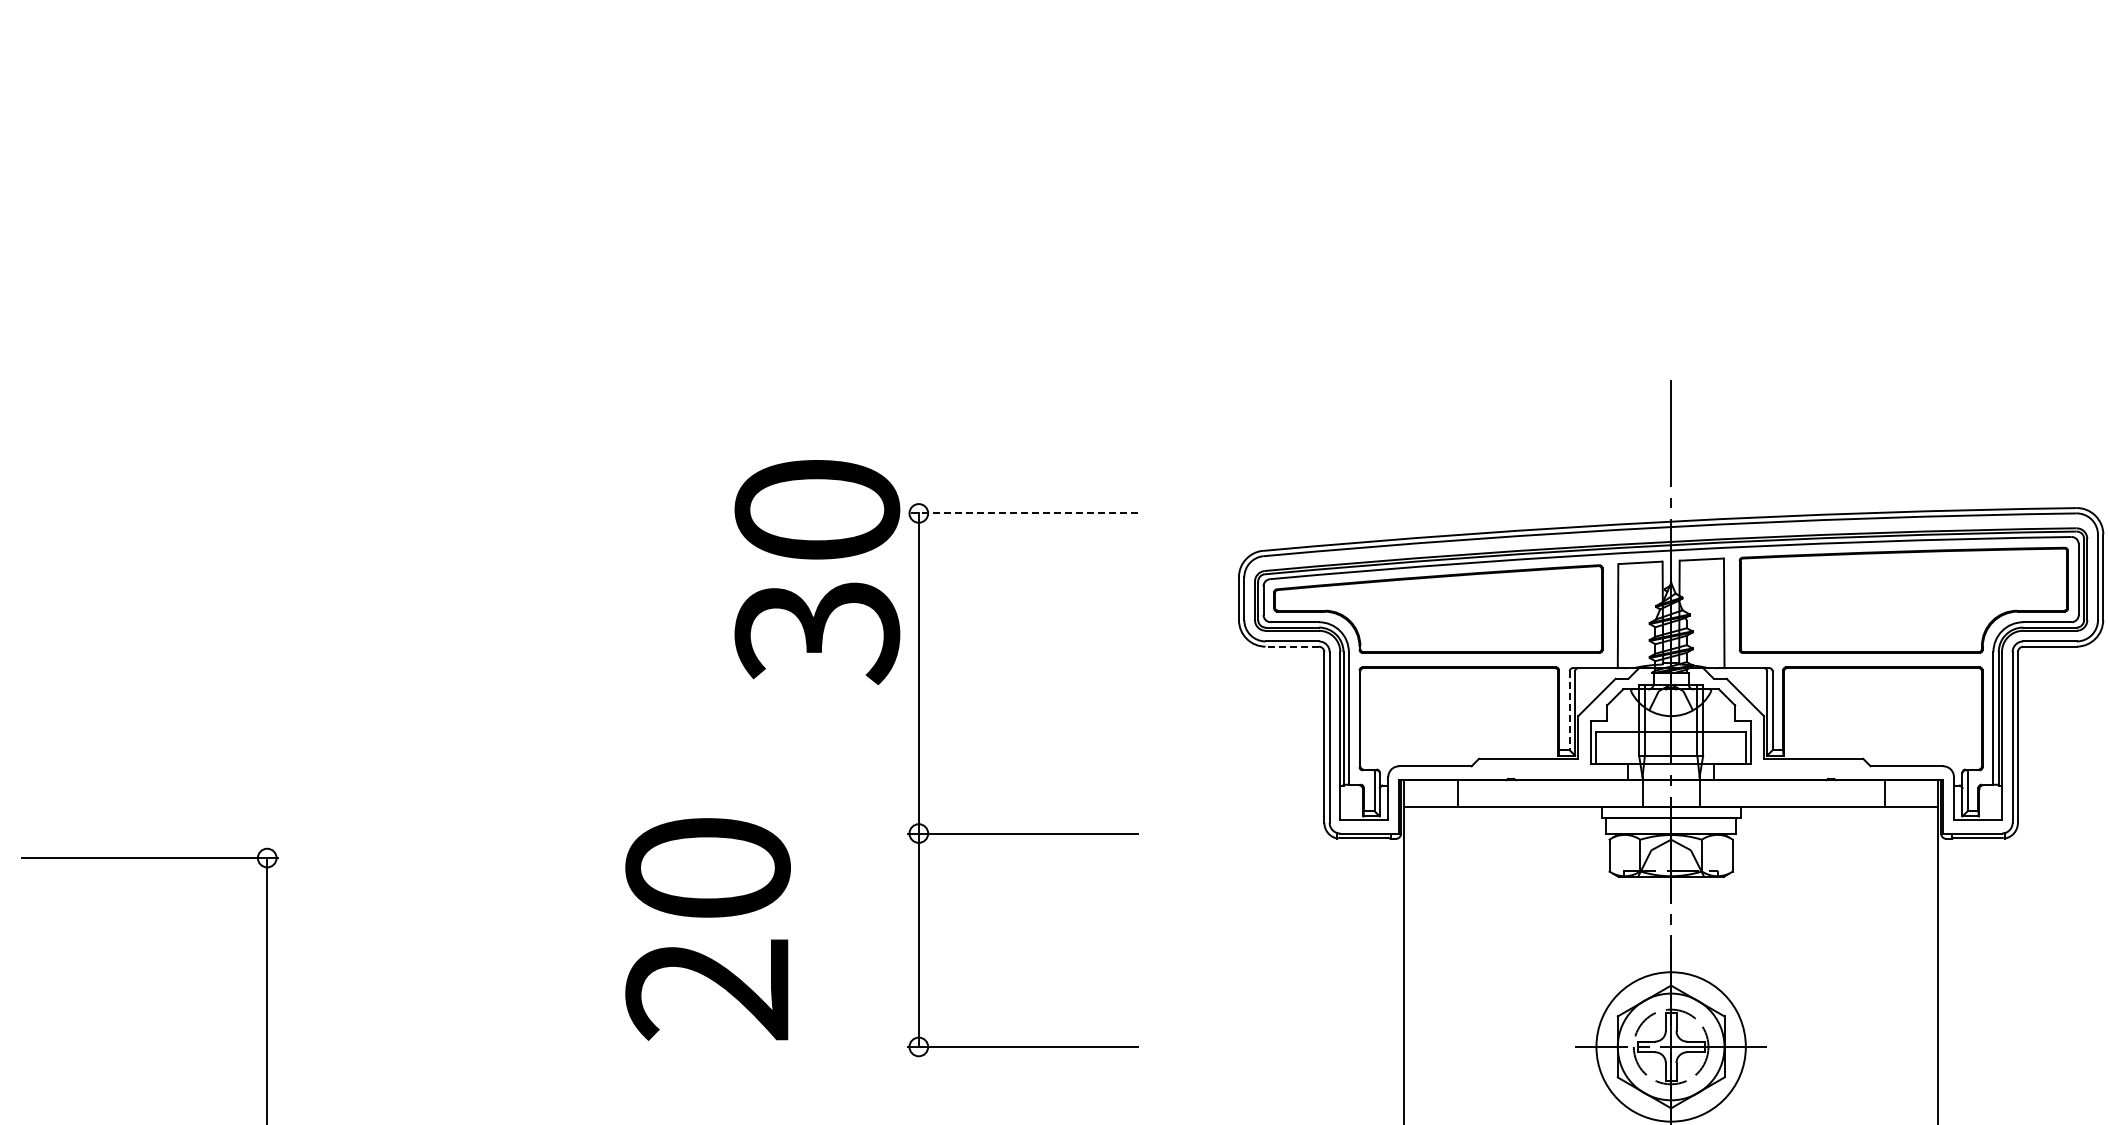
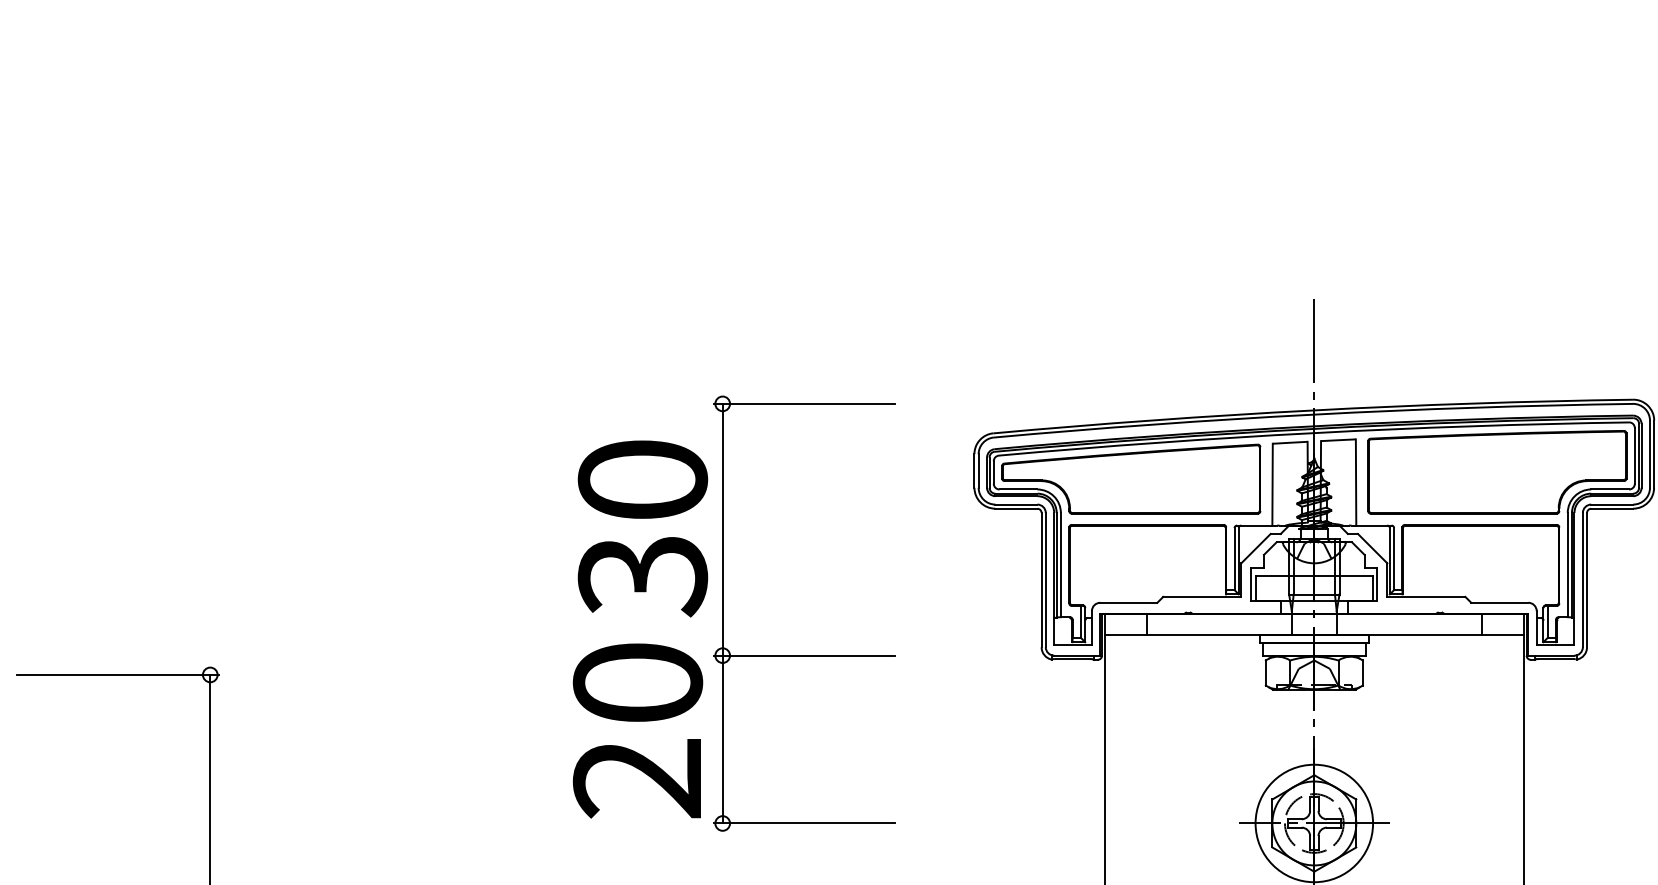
line: (1022, 513) -> (804, 403), dashed -> solid
text: (817, 572) -> (643, 529), moved
line: (1292, 646) -> (1016, 508), dashed -> solid
line: (1569, 711) -> (1234, 559), dashed -> solid
text: (707, 929) -> (637, 731), moved

